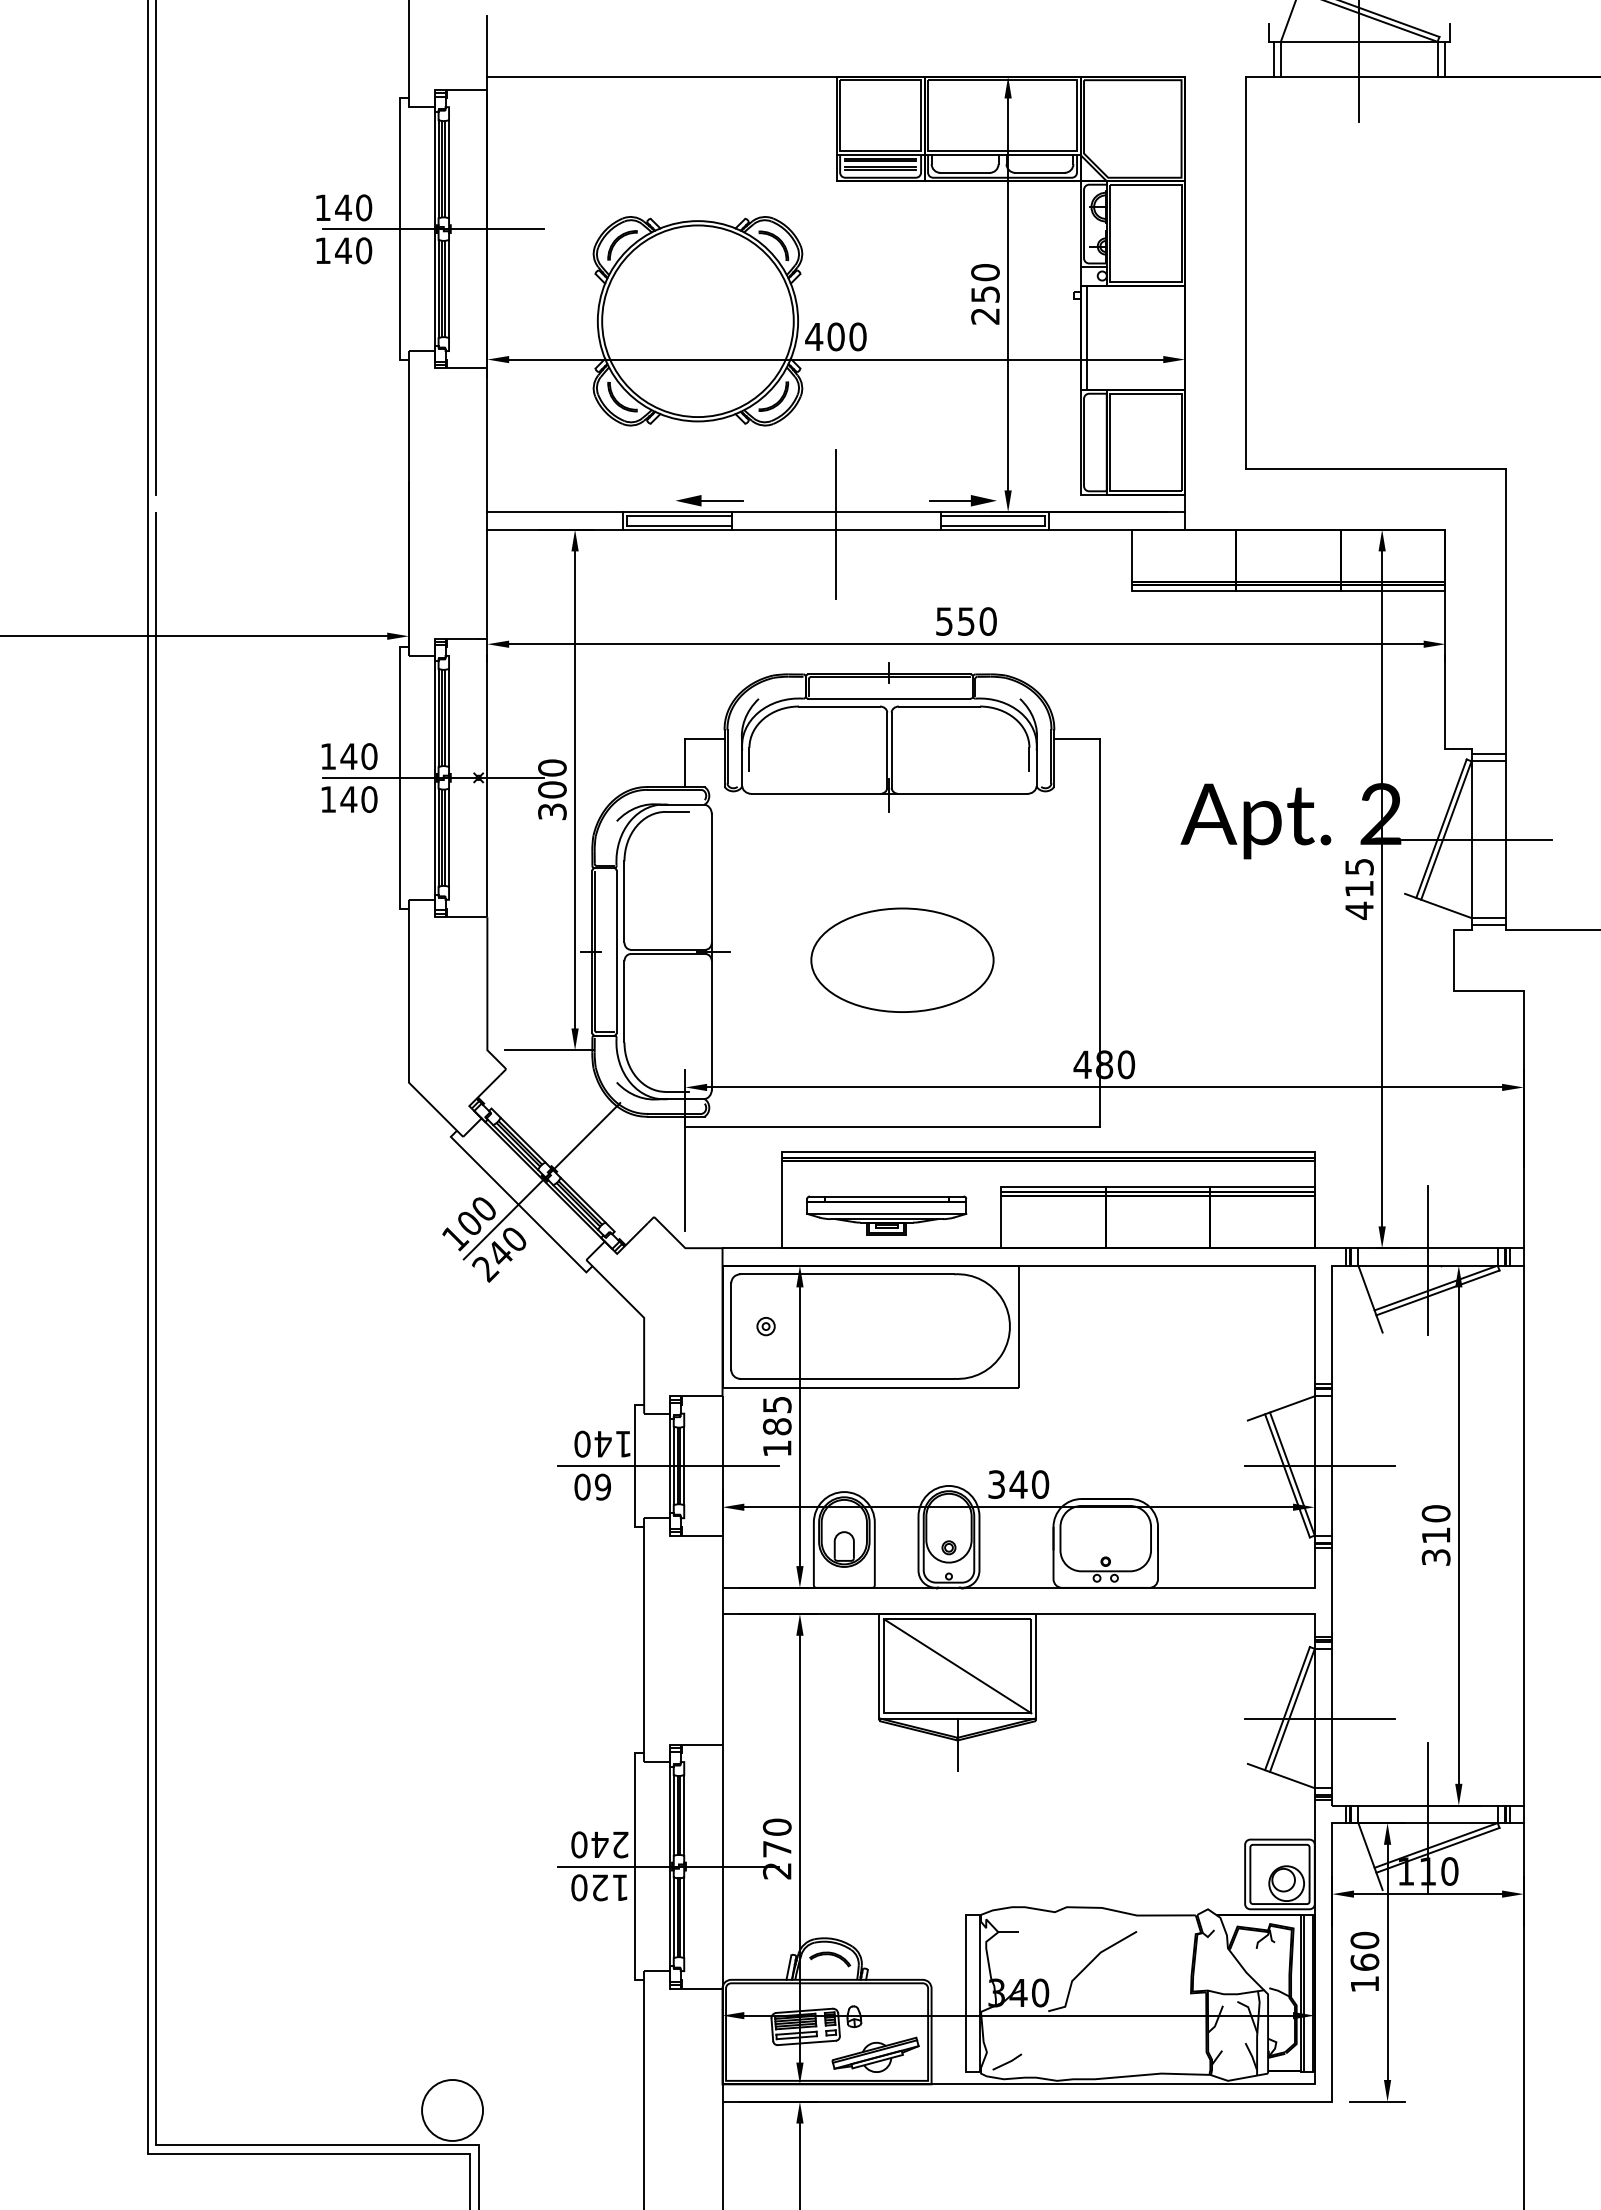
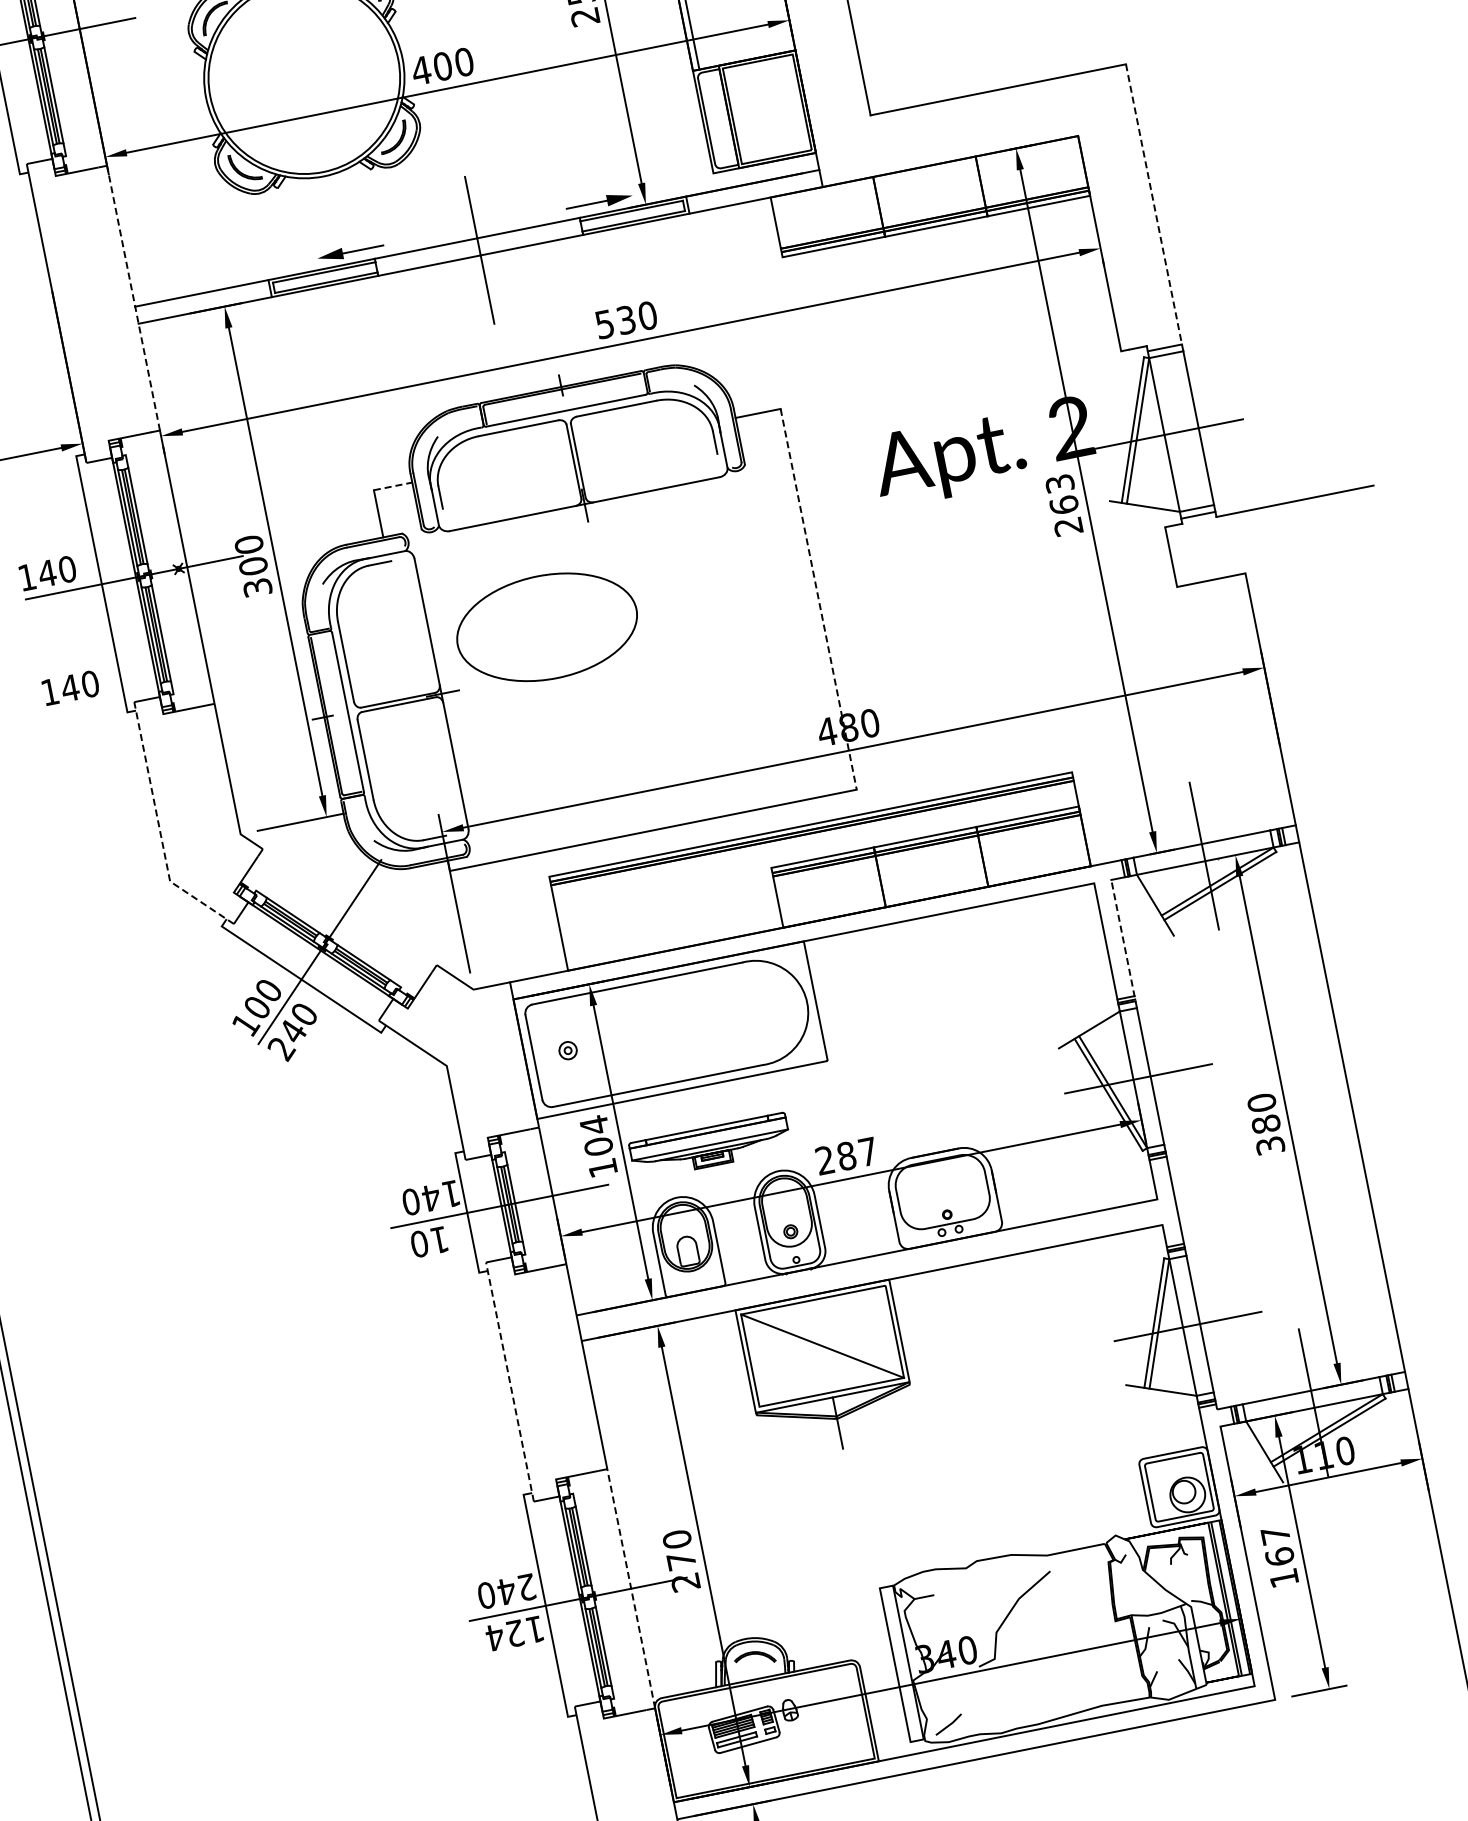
line: (487, 503) -> (133, 298), solid -> dashed
line: (1506, 615) -> (1154, 208), solid -> dashed
text: (966, 621) -> (626, 319), 550 -> 530
line: (705, 738) -> (393, 485), solid -> dashed
text: (349, 799) -> (70, 688), moved
text: (1359, 888) -> (1064, 504), 415 -> 263
line: (1100, 933) -> (819, 599), solid -> dashed
part: (902, 959) -> (547, 626), moved
line: (408, 1029) -> (159, 829), solid -> dashed
part: (886, 1215) -> (710, 1146), moved
line: (1332, 1330) -> (1124, 943), solid -> dashed
text: (777, 1415) -> (596, 1135), 185 -> 104
text: (1018, 1484) -> (846, 1156), 340 -> 287
text: (602, 1486) -> (439, 1239), 60 -> 10
text: (1435, 1535) -> (1265, 1124), 310 -> 380
line: (644, 1640) -> (510, 1382), solid -> dashed
line: (722, 1866) -> (631, 1588), solid -> dashed
text: (579, 1887) -> (495, 1637), 120 -> 124
text: (1364, 1940) -> (1275, 1535), 160 -> 167
part: (875, 2054) -> (818, 1743), removed

